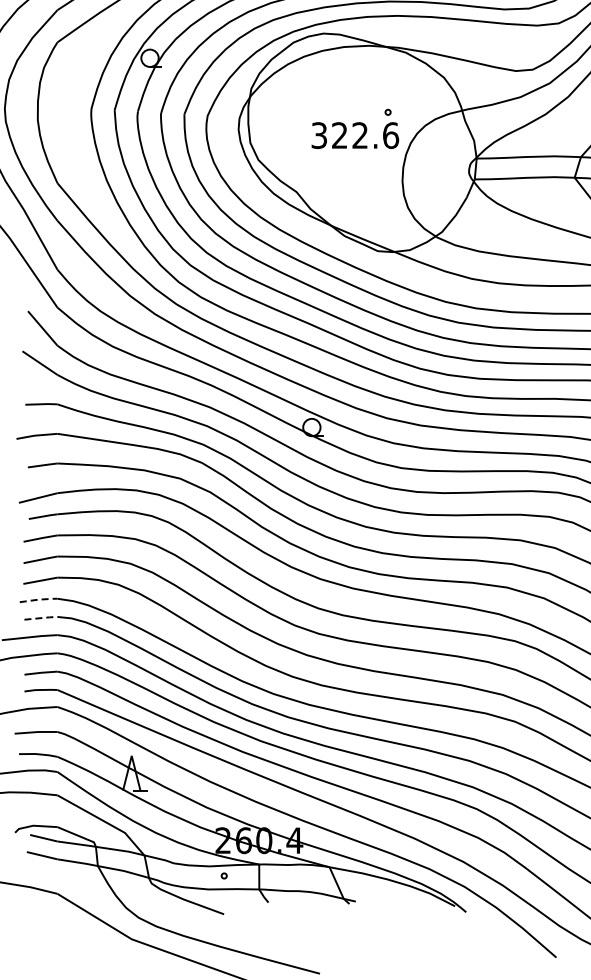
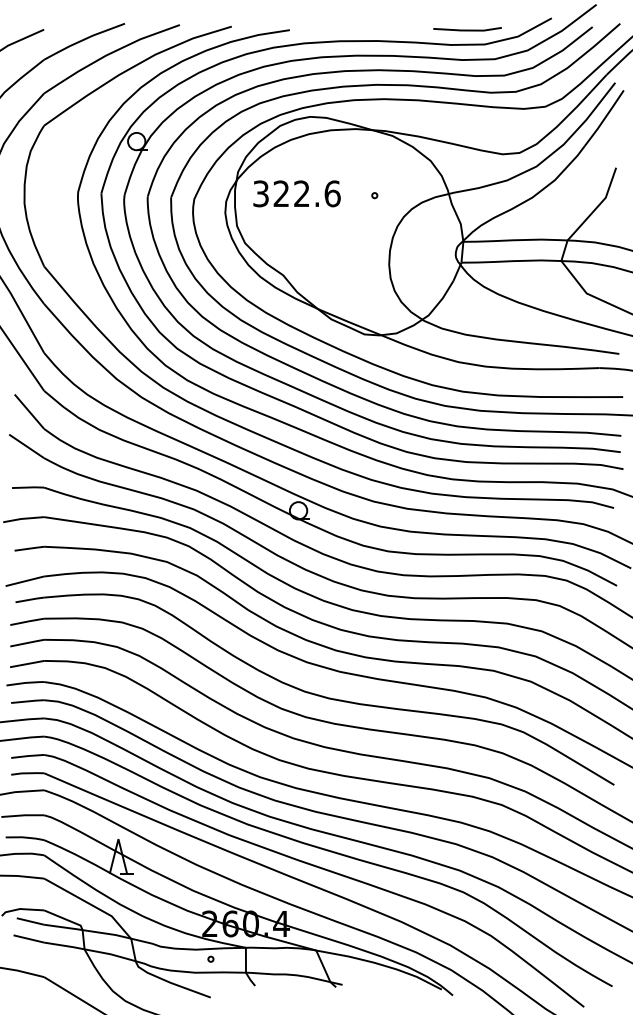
text: (354, 135) -> (296, 193), moved
line: (38, 599) -> (25, 682), dashed -> solid
line: (41, 618) -> (28, 701), dashed -> solid

